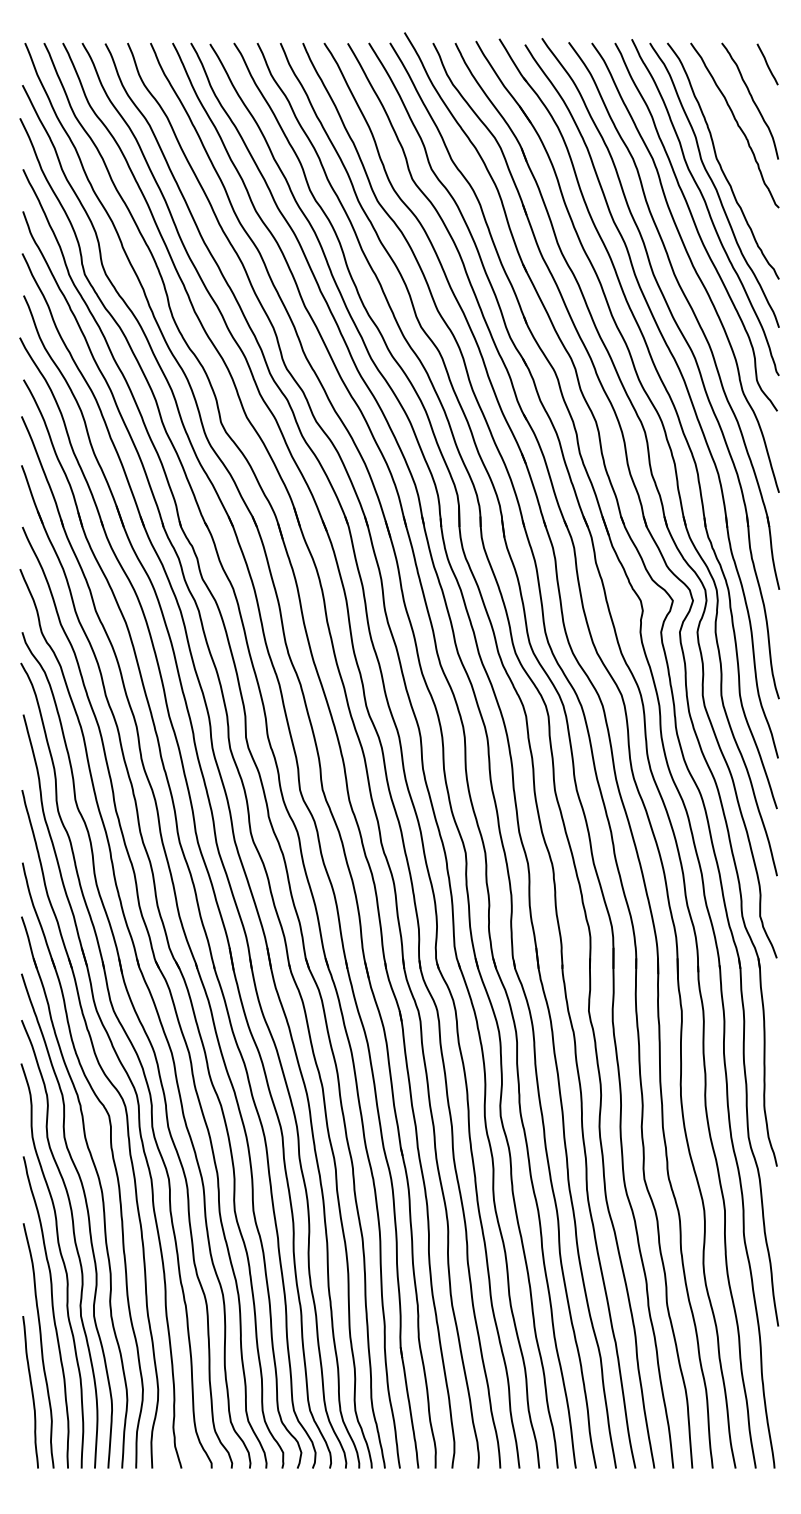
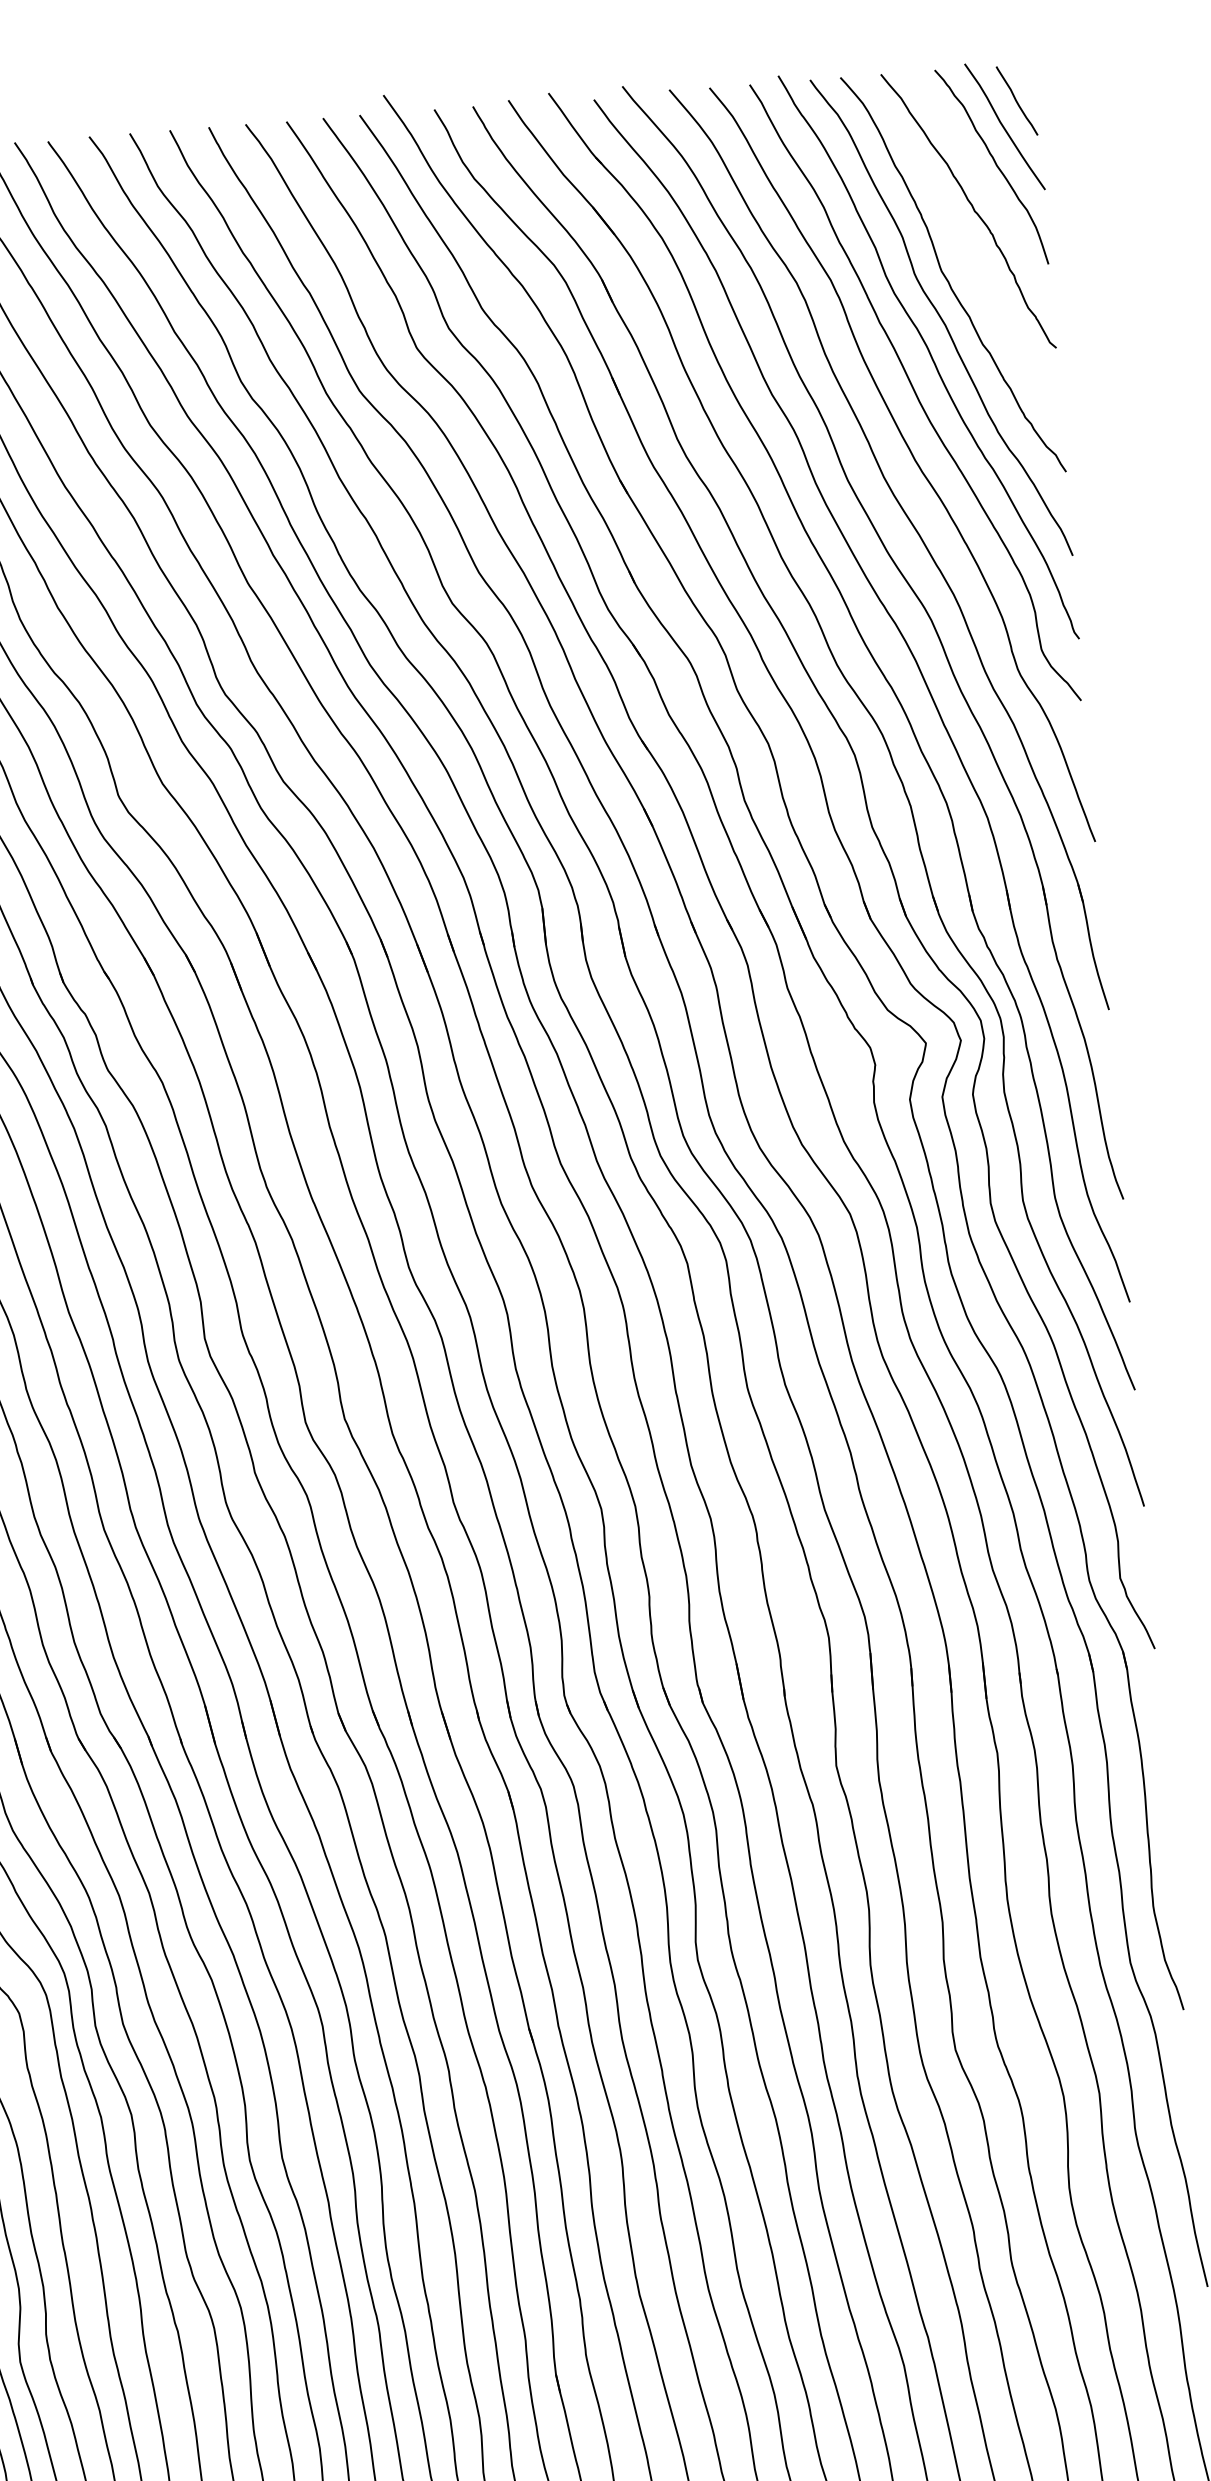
curve: (759, 78) -> (1004, 126), added

